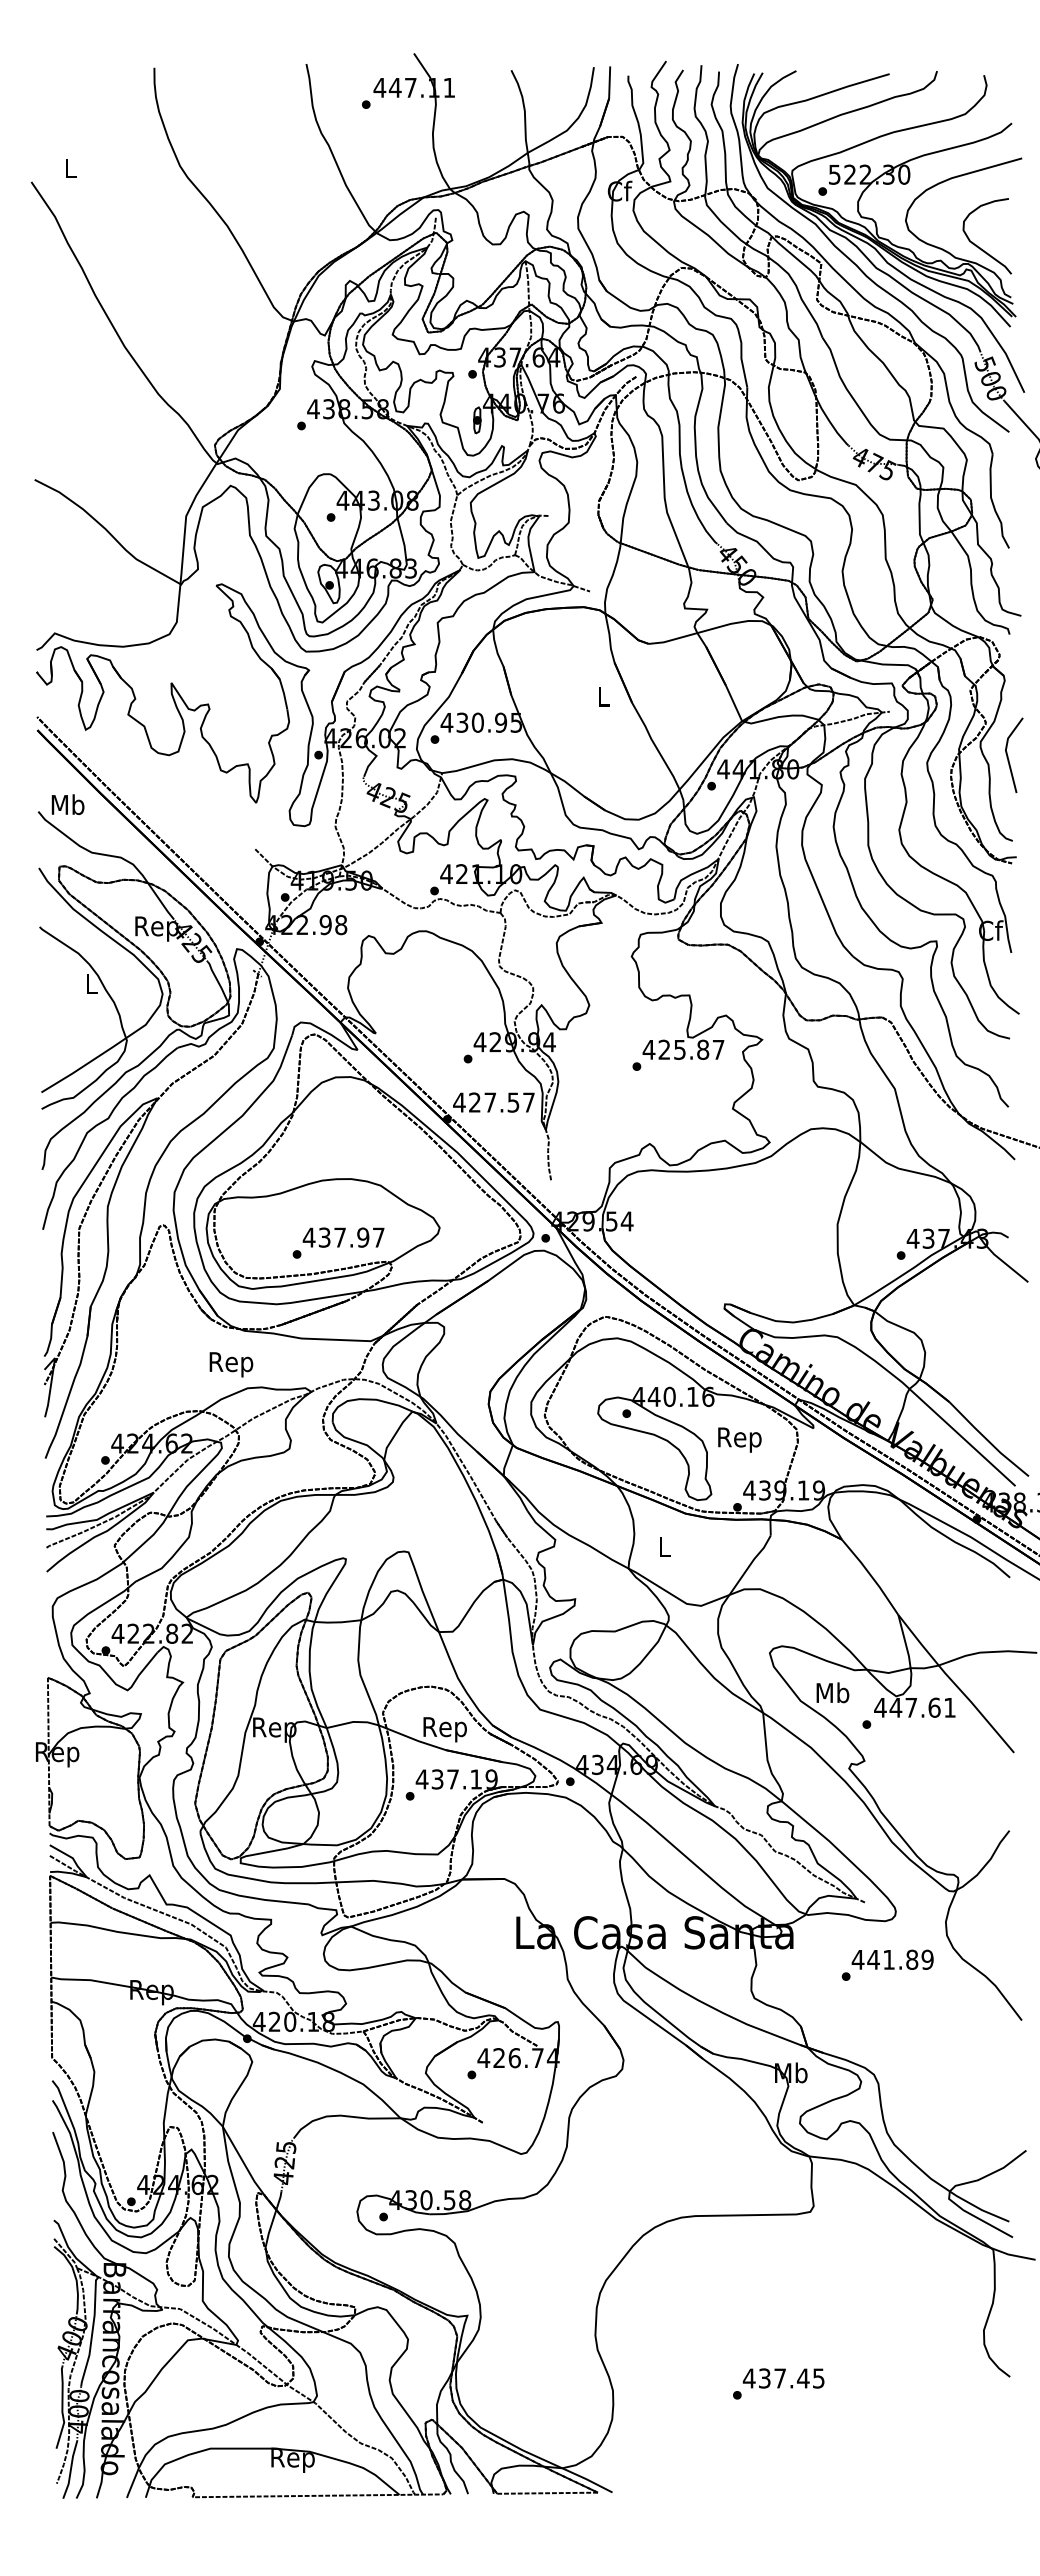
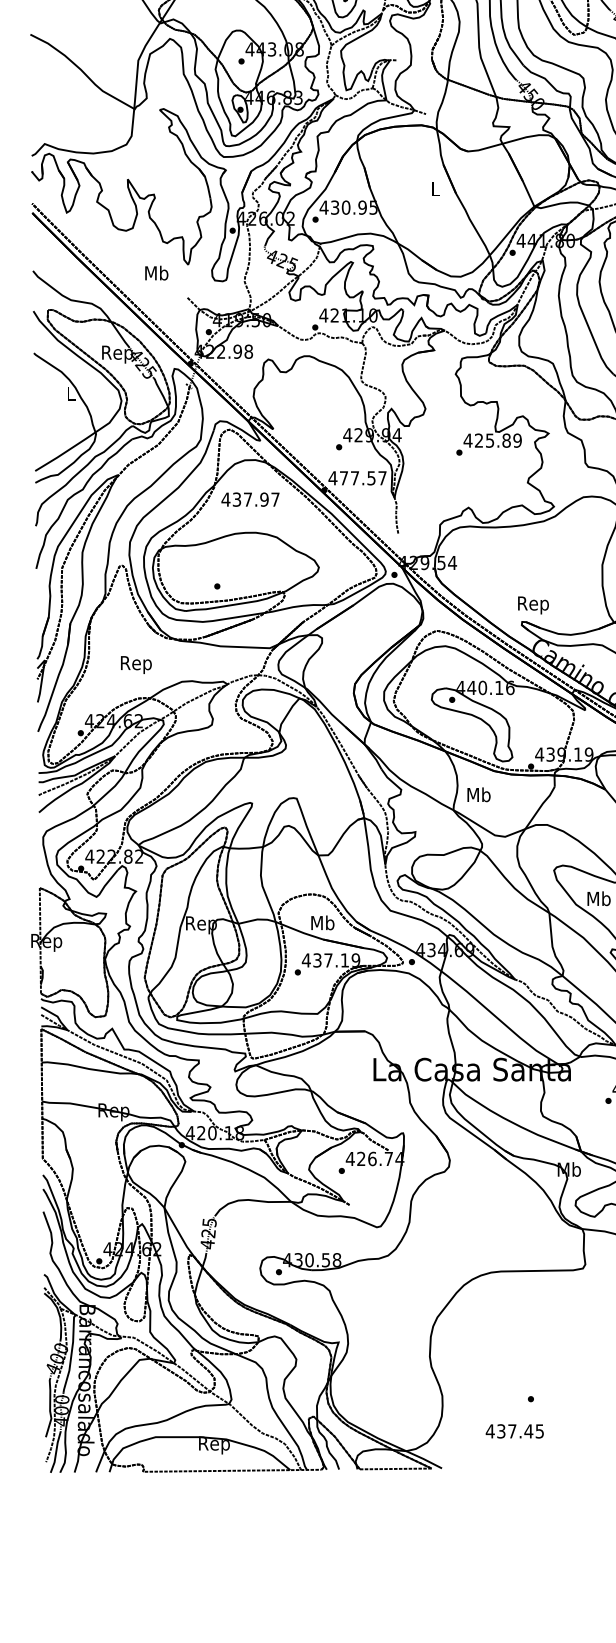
text: (67, 804) -> (156, 273), moved
text: (718, 1049) -> (517, 440), 425.87 -> 425.89
text: (474, 1102) -> (343, 478), 427.57 -> 477.57
text: (343, 1237) -> (250, 499), moved
text: (231, 1364) -> (136, 664), moved
text: (739, 1439) -> (533, 605), moved
text: (664, 1546) -> (479, 794), L -> Mb
text: (444, 1729) -> (322, 924), Rep -> Mb
text: (783, 2378) -> (514, 1431), moved

